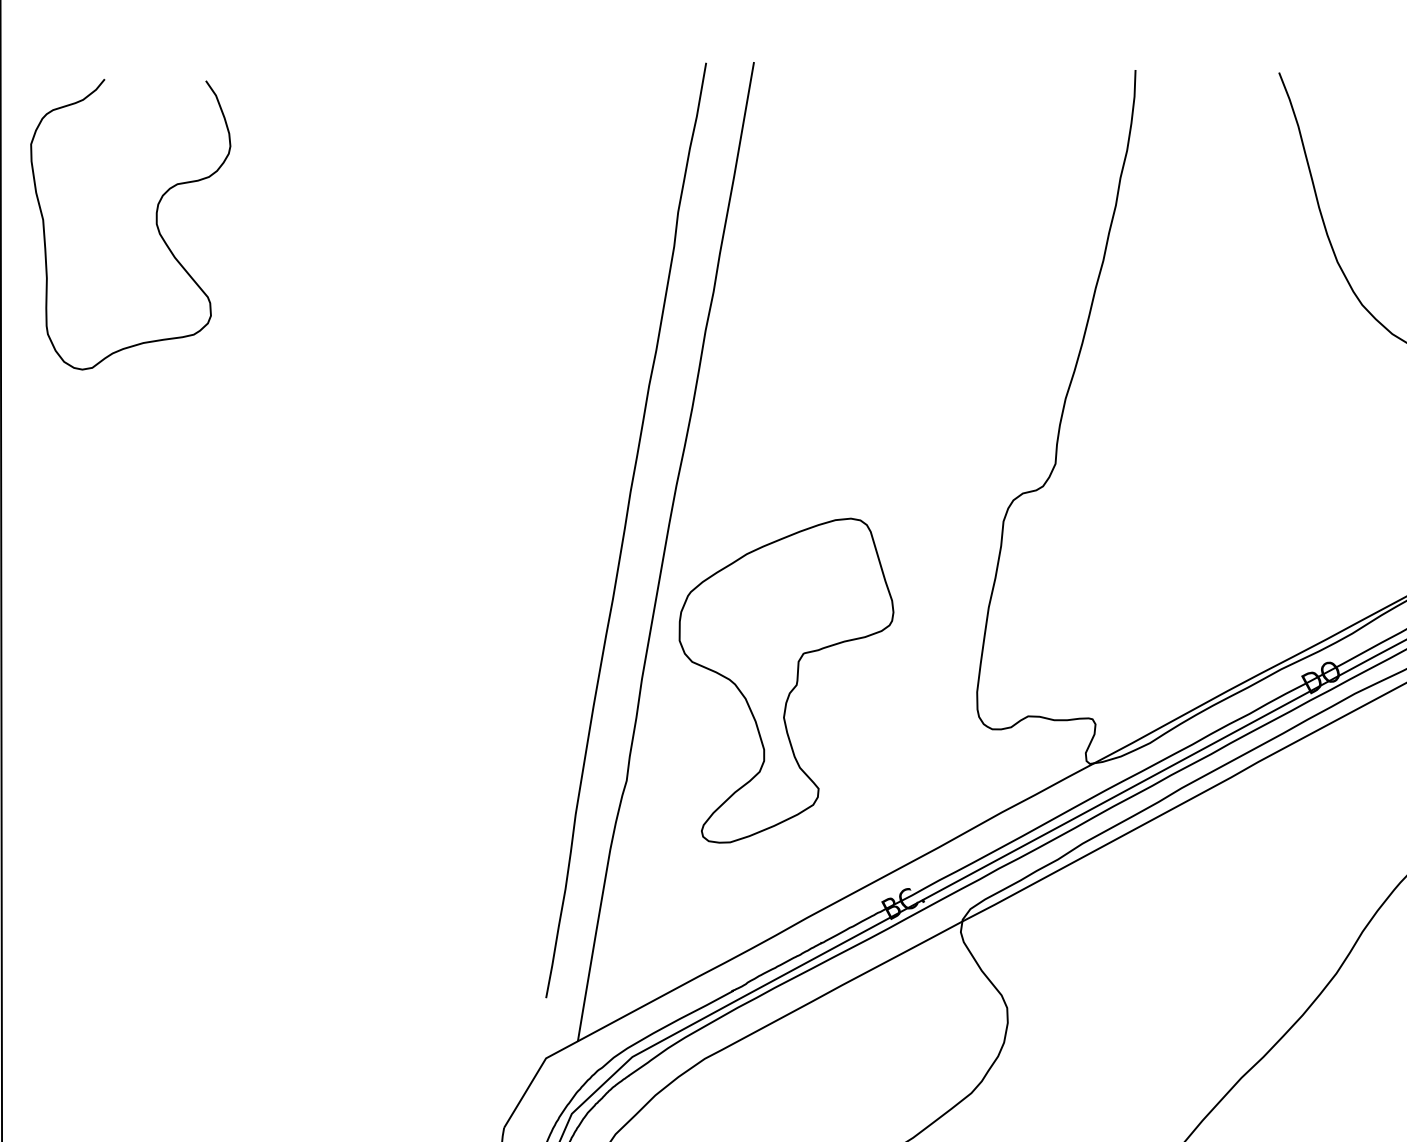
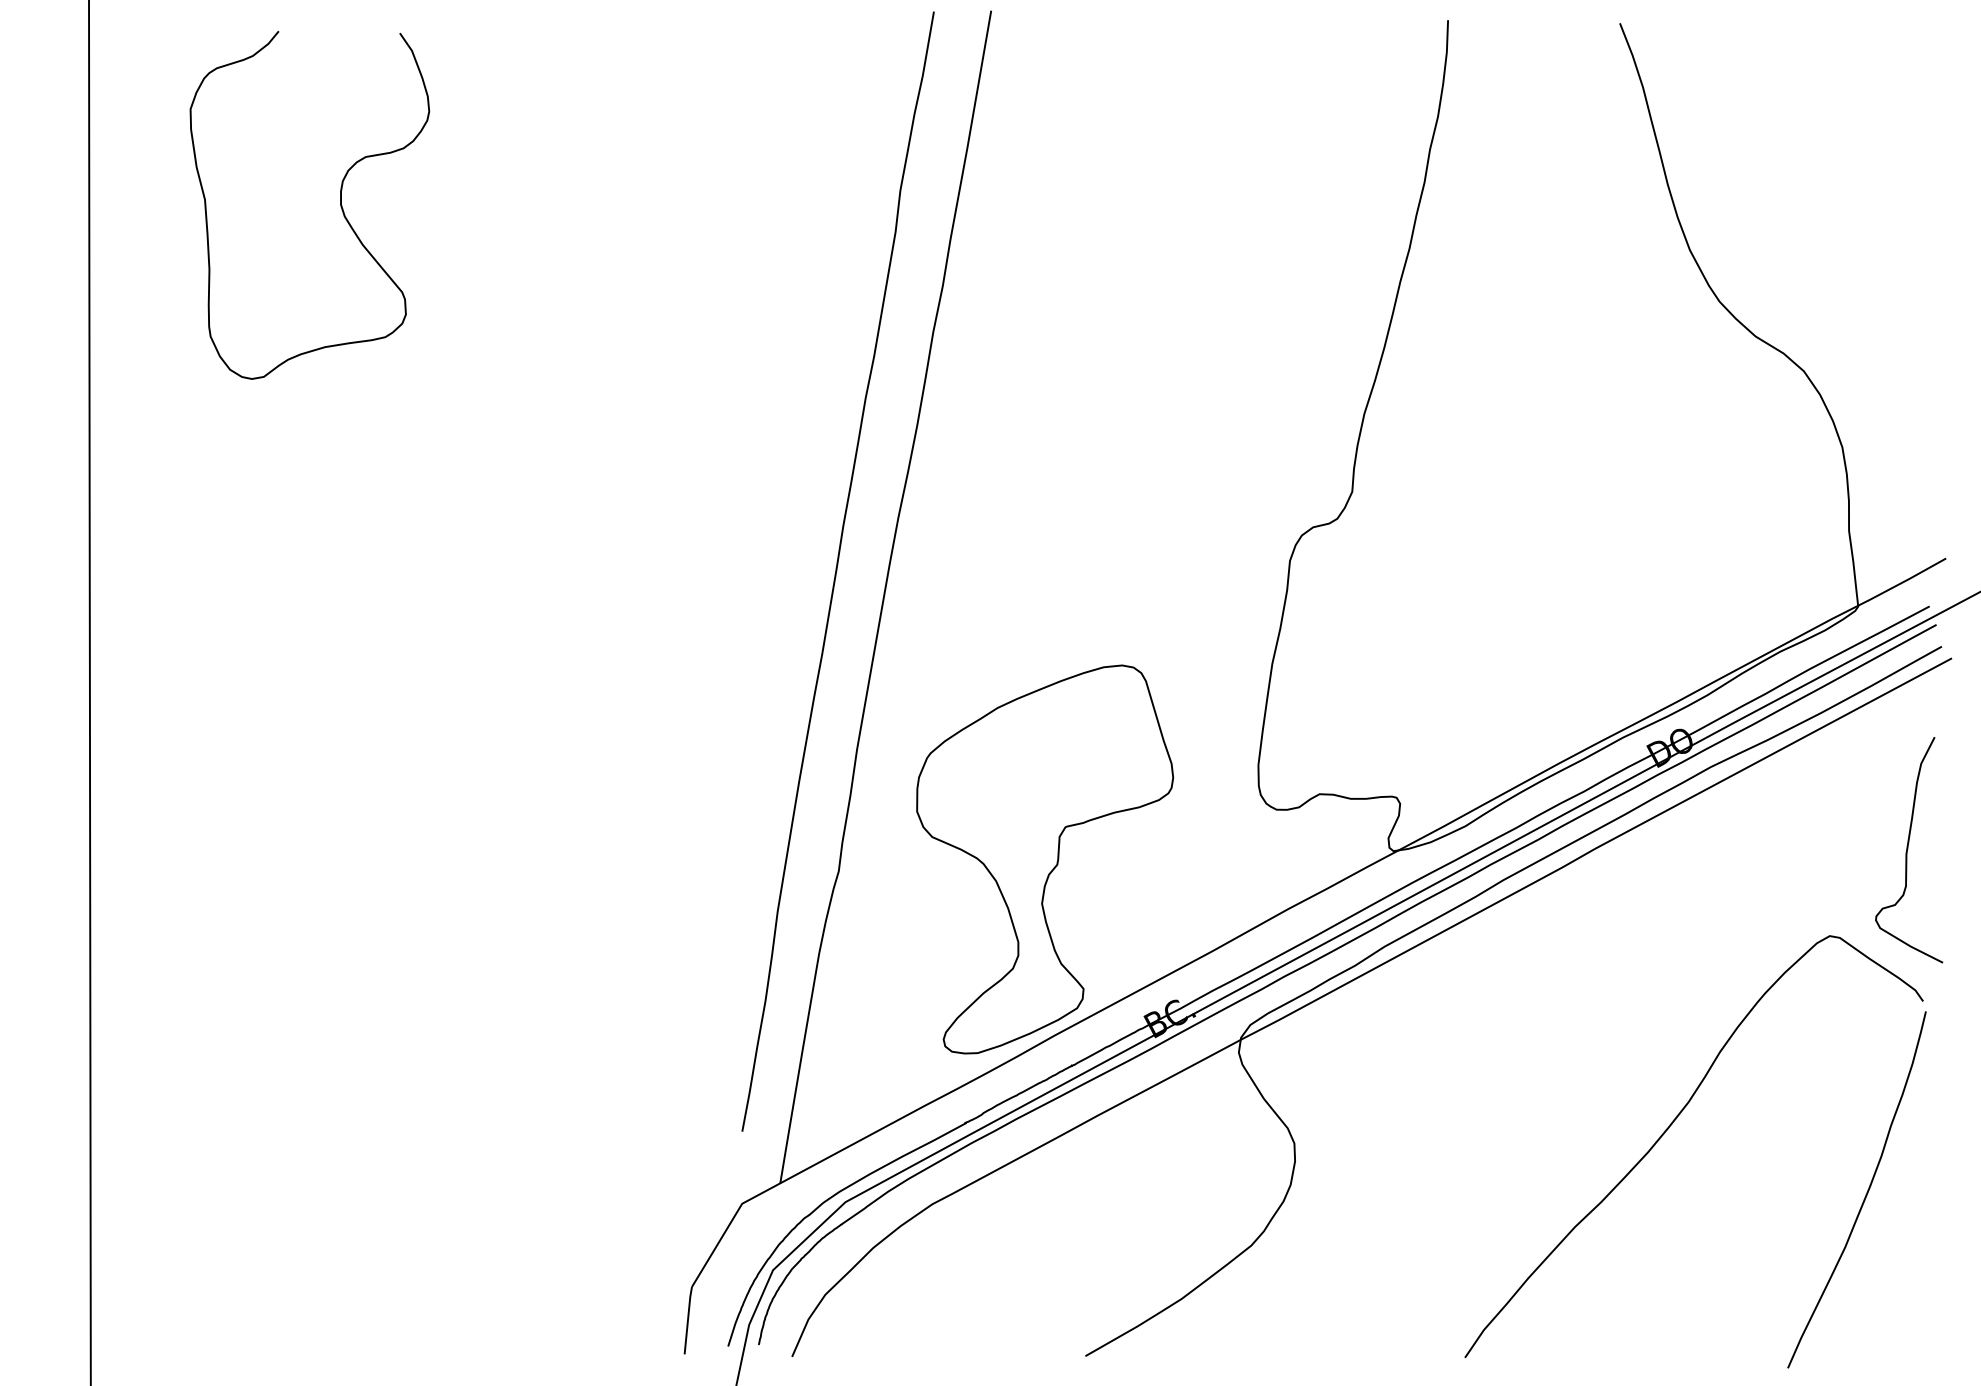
curve: (156, 224) -> (340, 205), moved
part: (786, 680) -> (1045, 859), moved

